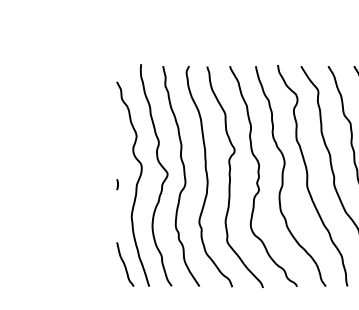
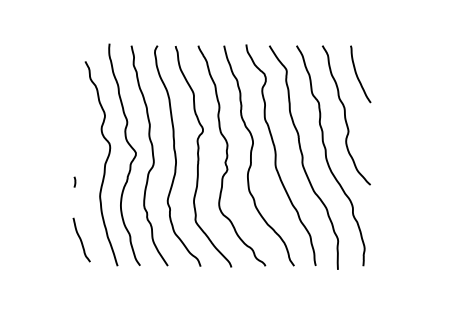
curve: (117, 184) -> (74, 181), moved
curve: (125, 264) -> (81, 239), moved

